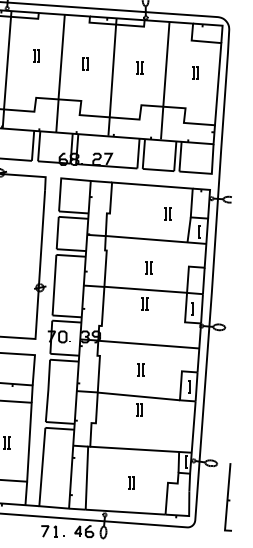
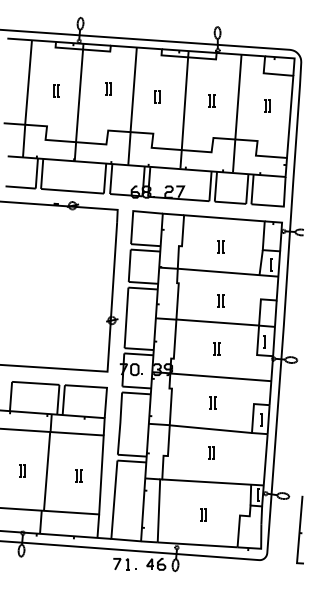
part: (167, 213) -> (220, 246), moved
part: (144, 303) -> (216, 348), moved
part: (139, 409) -> (211, 452), moved

